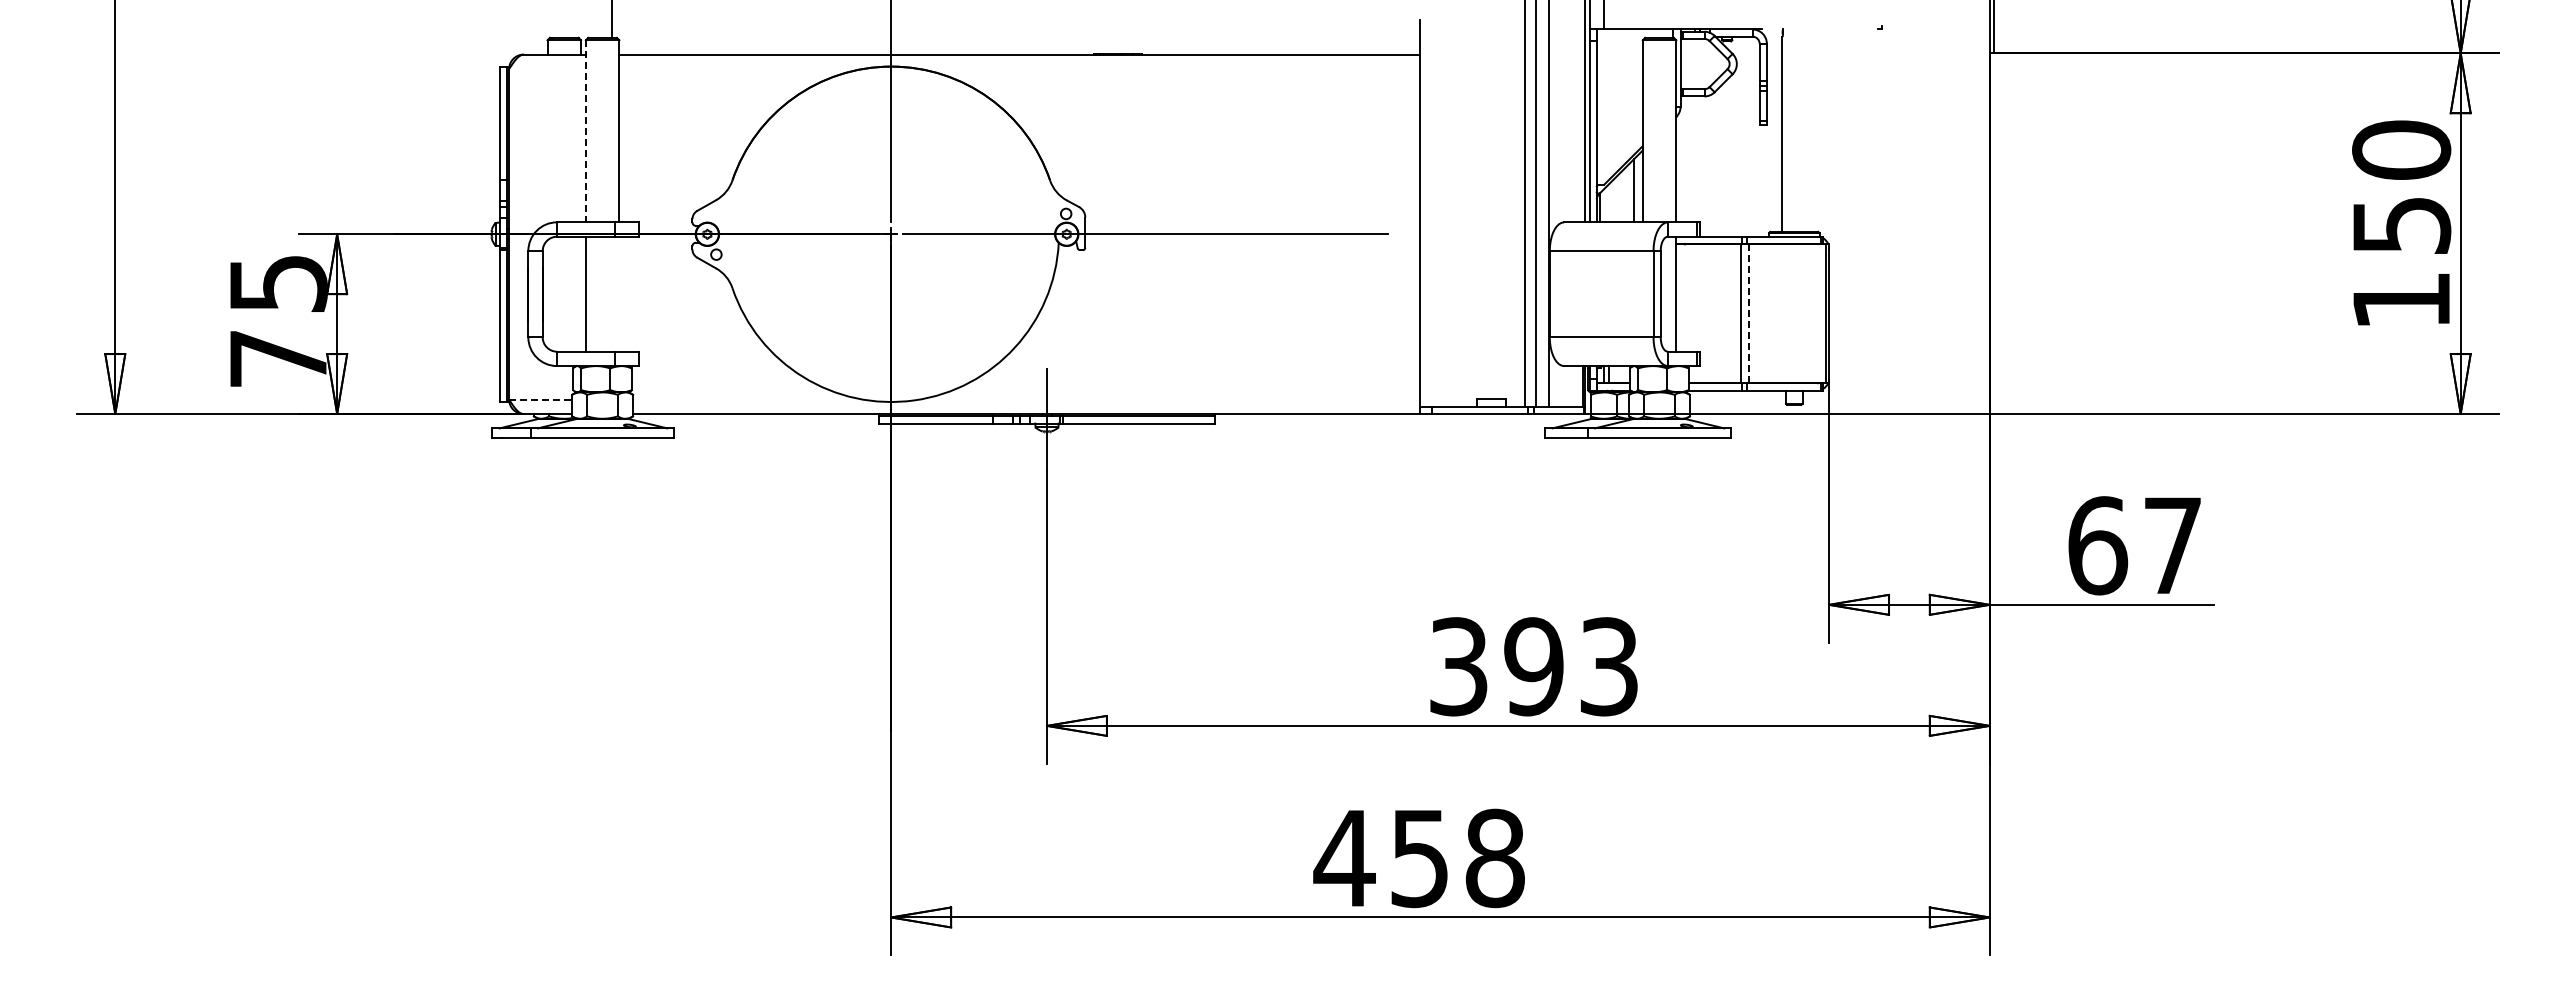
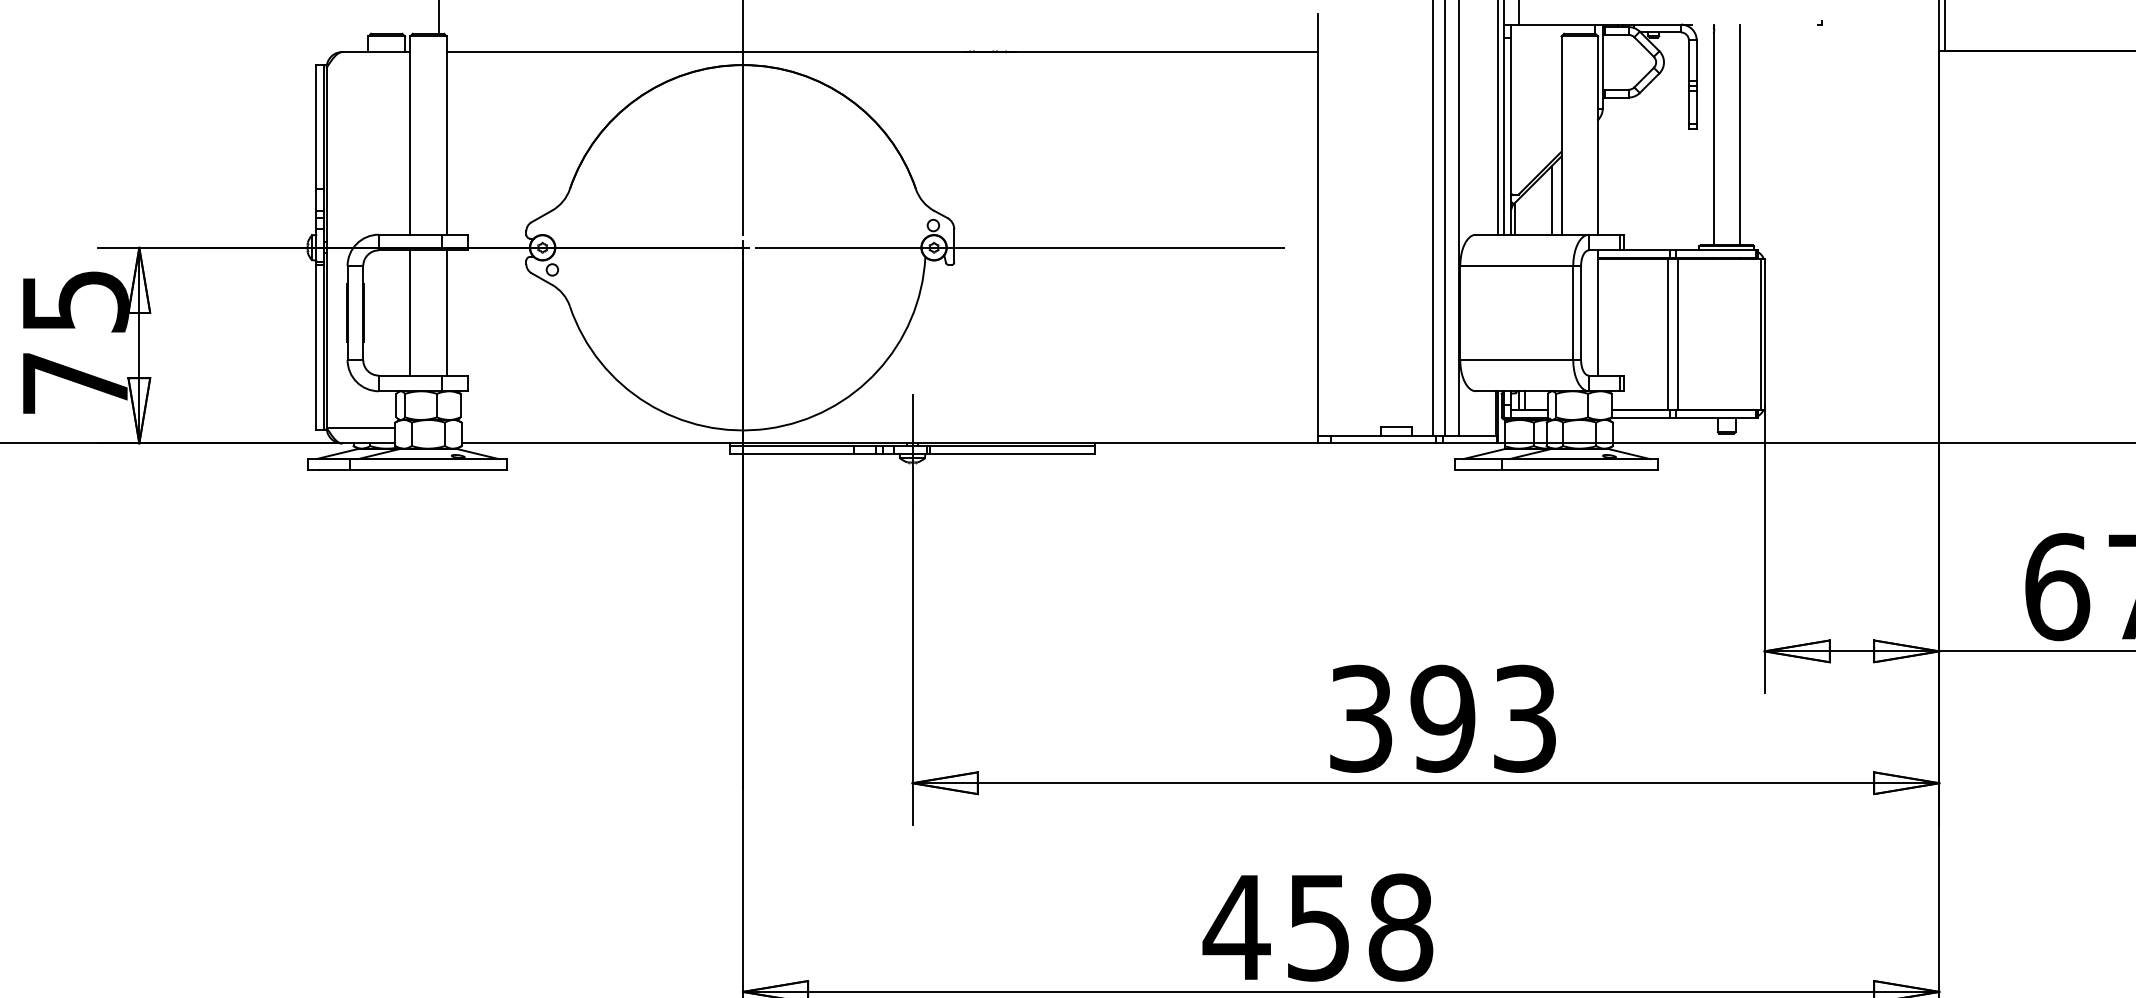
line: (1806, 130) -> (1739, 134), added
line: (585, 131) -> (409, 135), dashed -> solid
line: (619, 293) -> (446, 312), added
line: (1749, 314) -> (1677, 335), dashed -> solid
line: (540, 399) -> (360, 427), dashed -> solid

